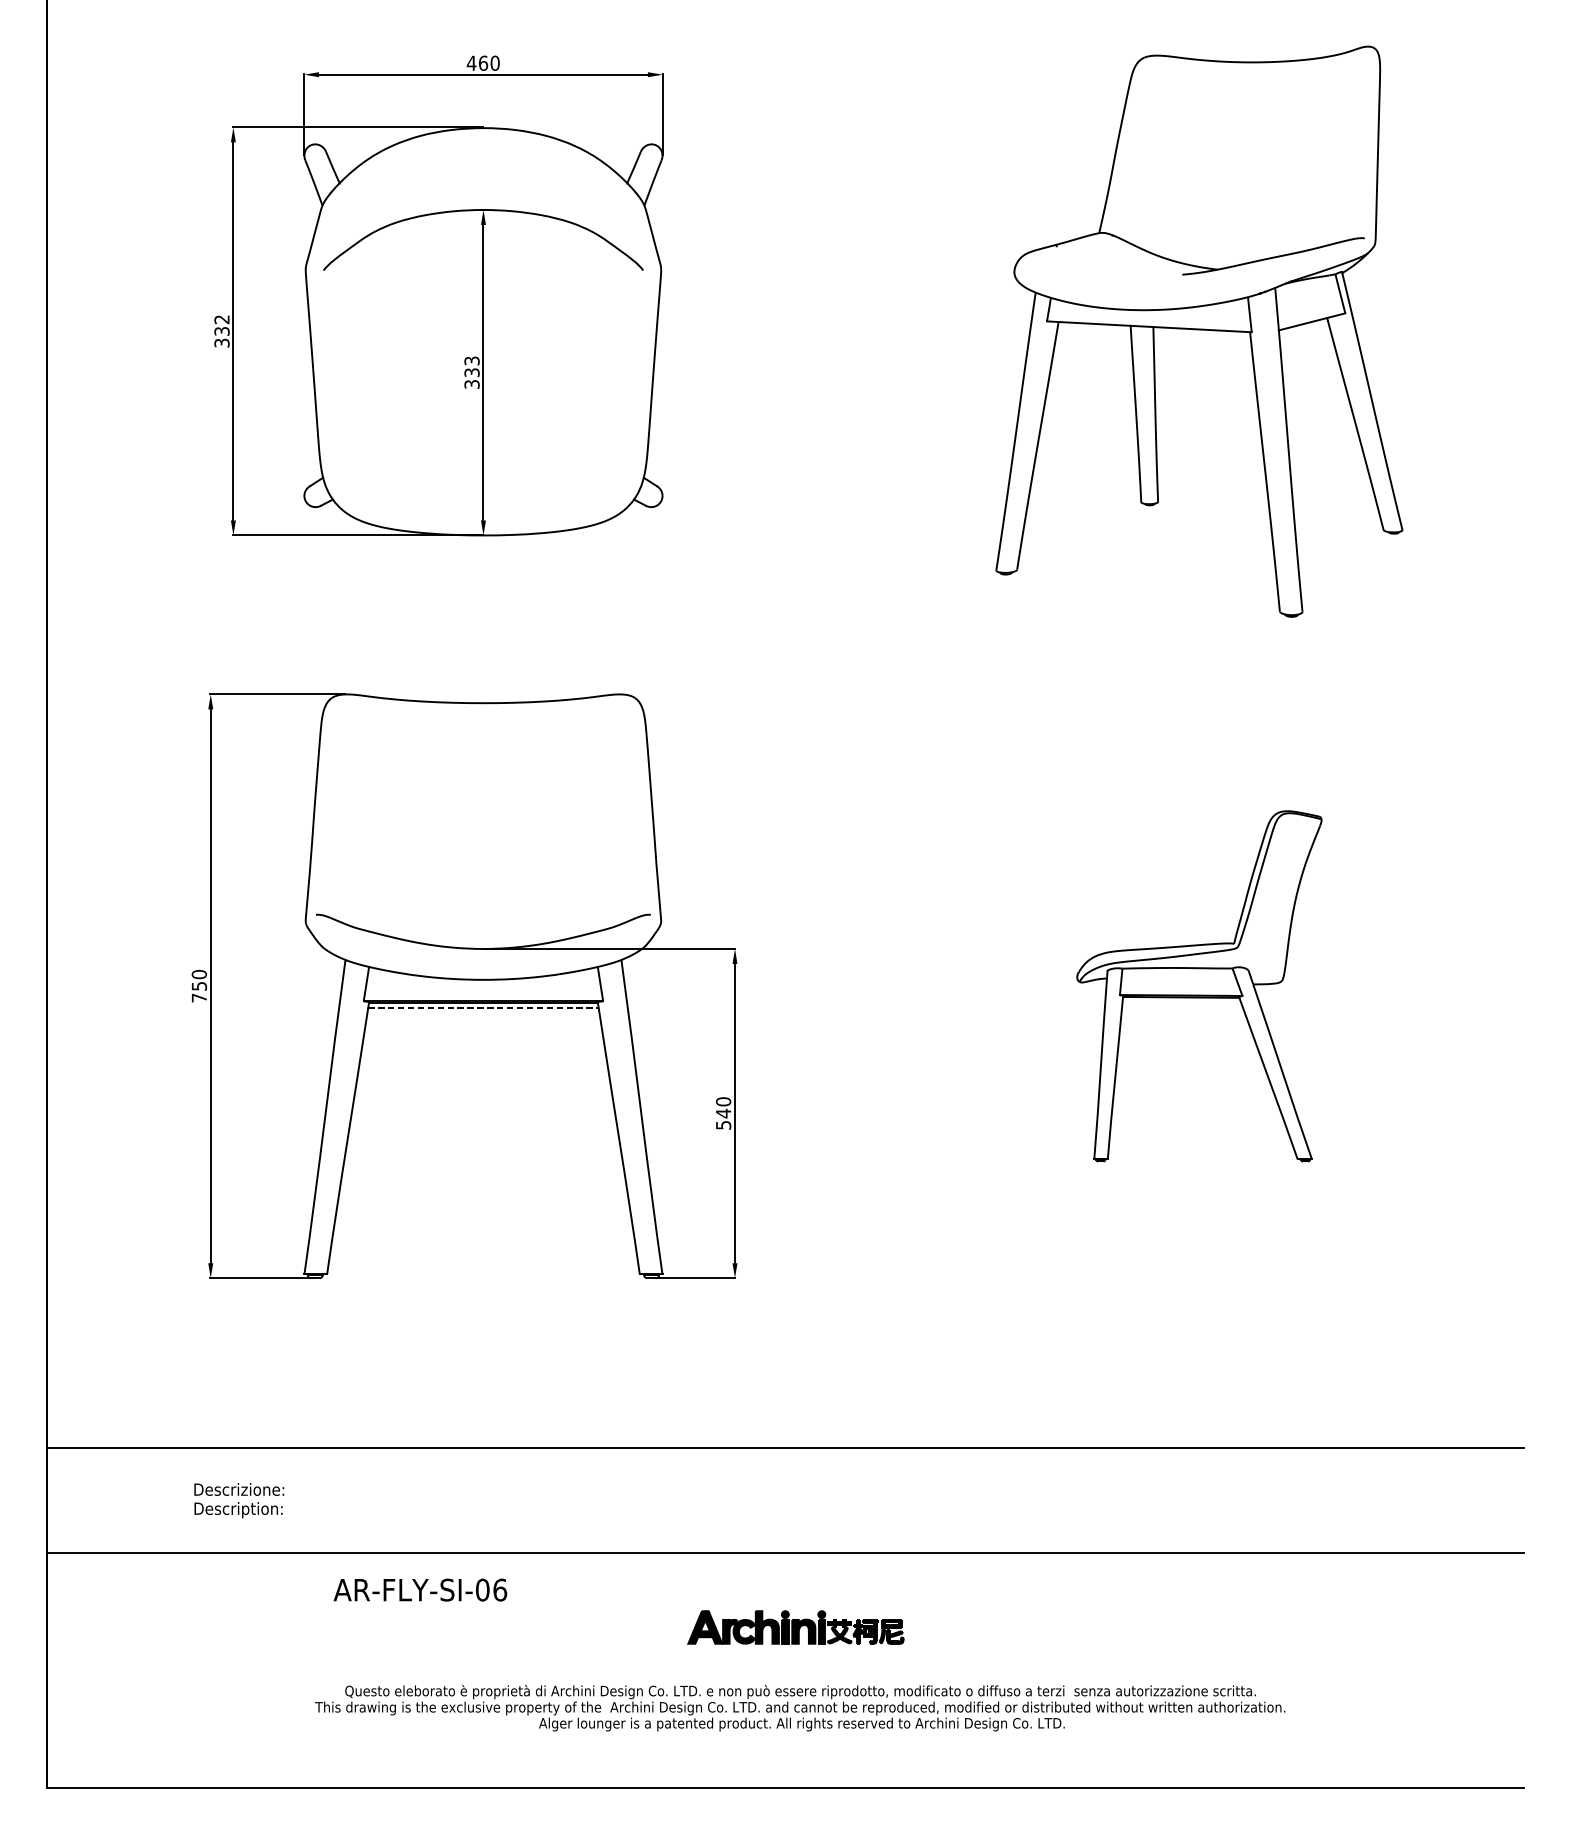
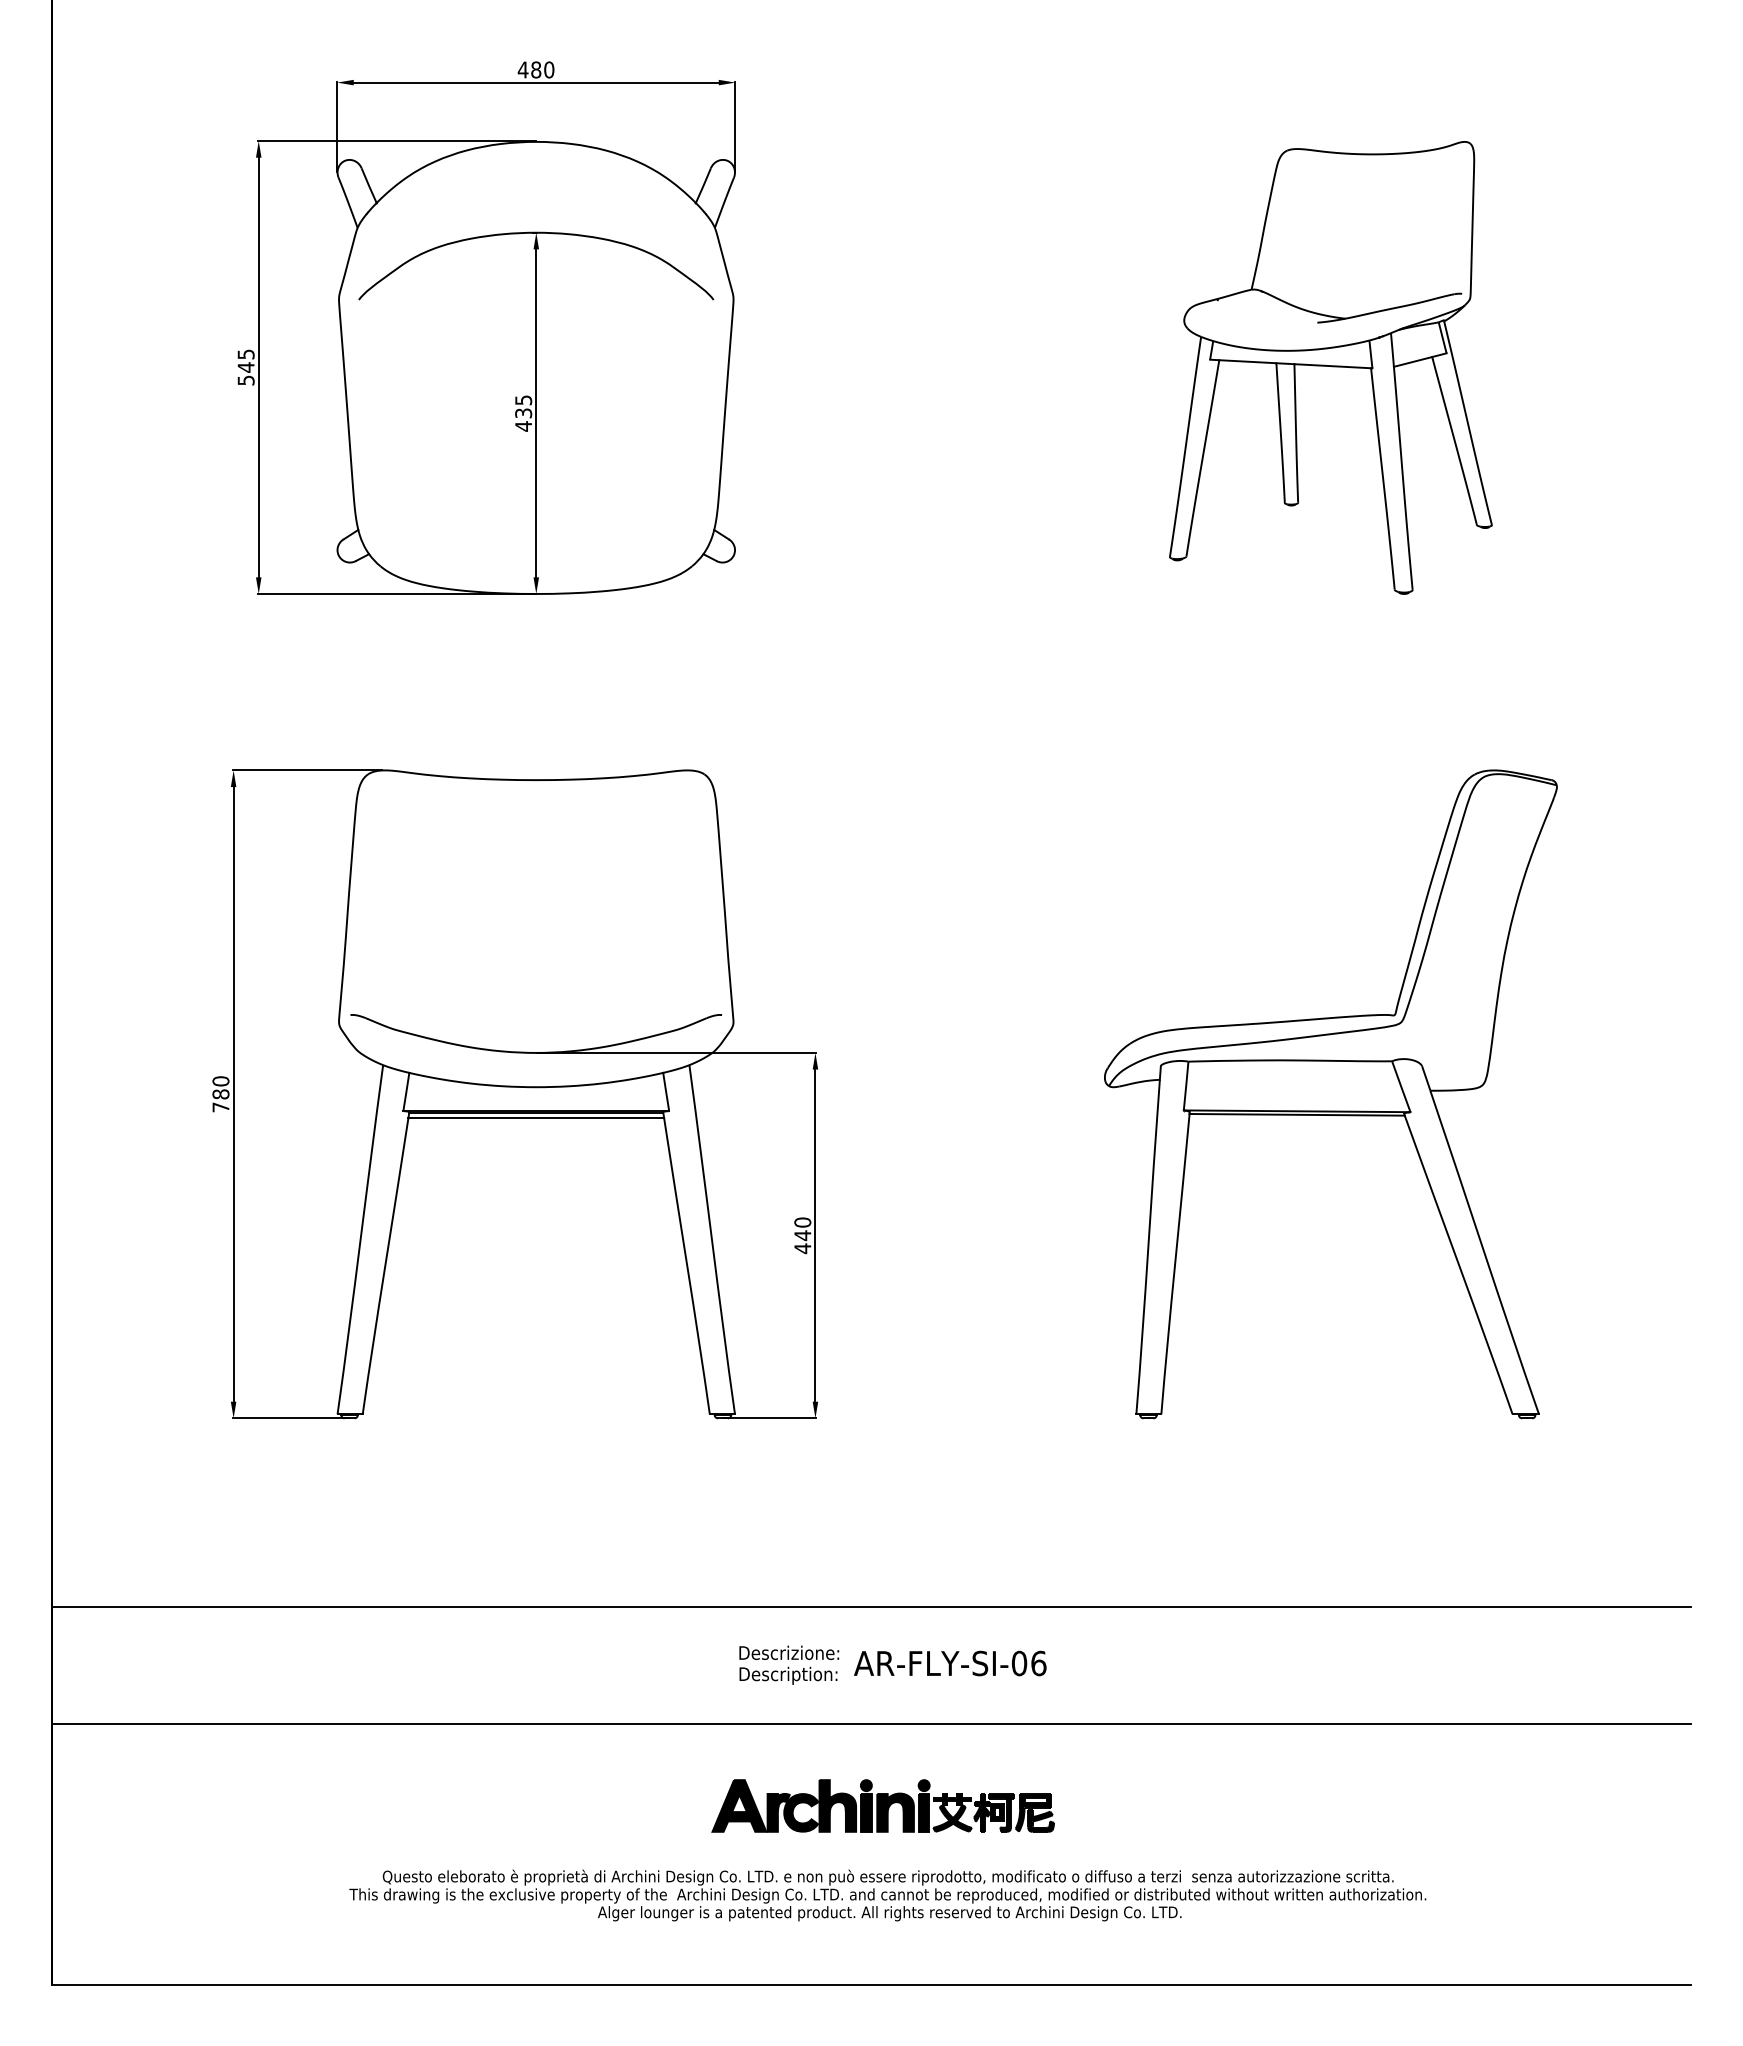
text: (483, 62) -> (536, 69), 460 -> 480
text: (221, 330) -> (245, 366), 332 -> 545
part: (1199, 331) -> (1330, 367), size x0.71
text: (471, 372) -> (523, 413), 333 -> 435
text: (198, 986) -> (220, 1094), 750 -> 780
part: (1199, 986) -> (1330, 1094), size x1.67
line: (483, 1008) -> (536, 1118), dashed -> solid
text: (723, 1125) -> (802, 1248), 540 -> 440
text: (239, 1499) -> (789, 1664), moved
text: (420, 1590) -> (950, 1663), moved
part: (795, 1627) -> (882, 1805), size x1.43

